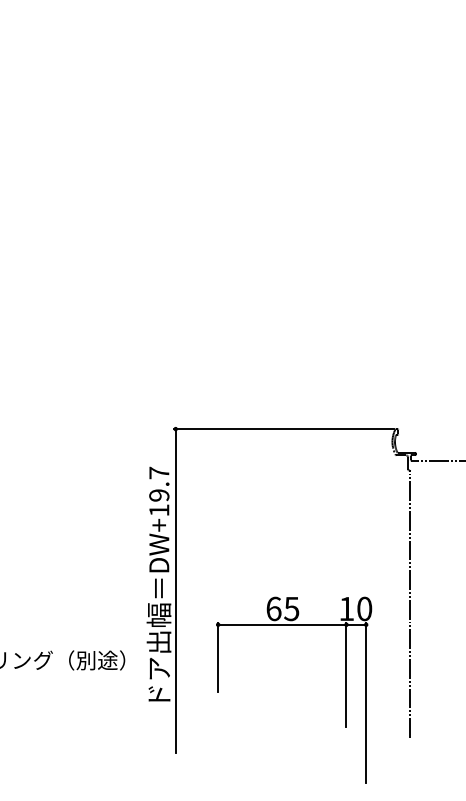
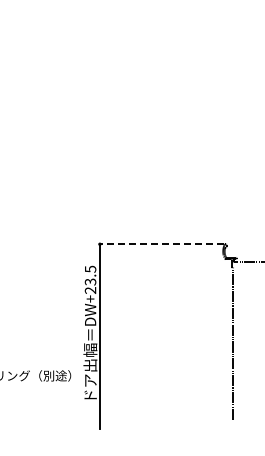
line: (283, 429) -> (161, 244), solid -> dashed
text: (159, 491) -> (90, 279), DW+19.7 -> DW+23.5
part: (345, 689) -> (196, 392), removed

